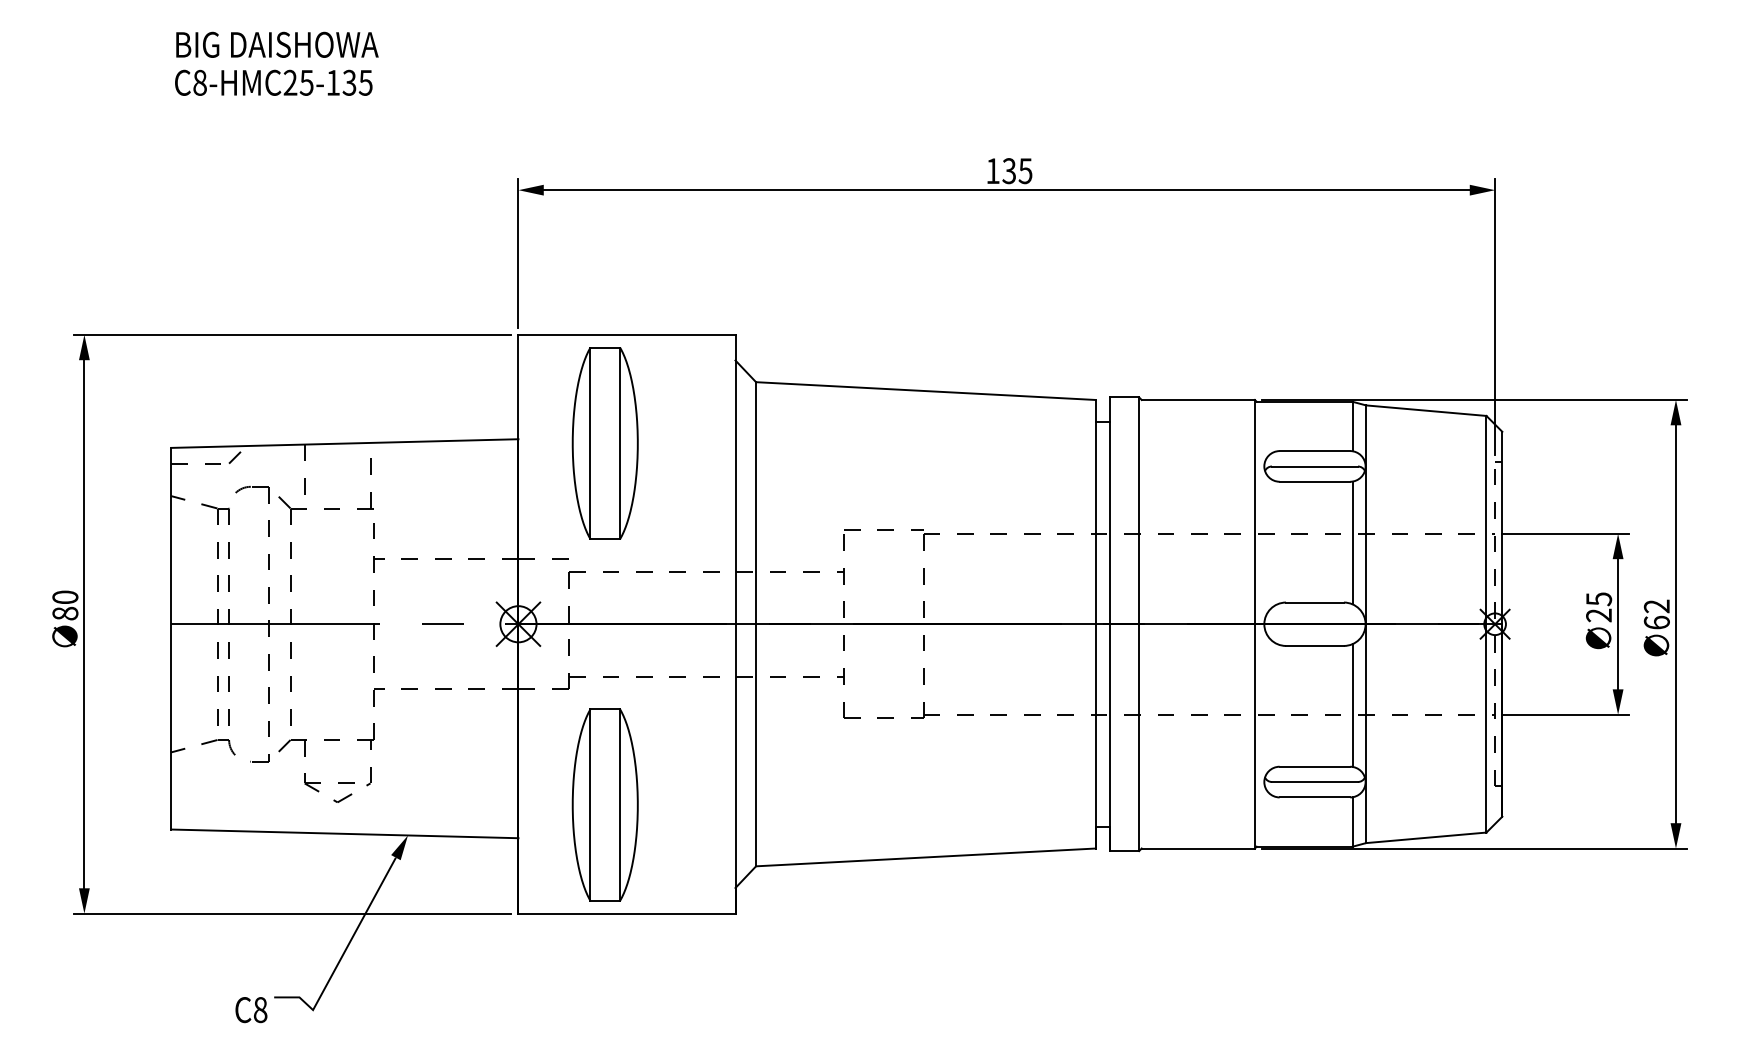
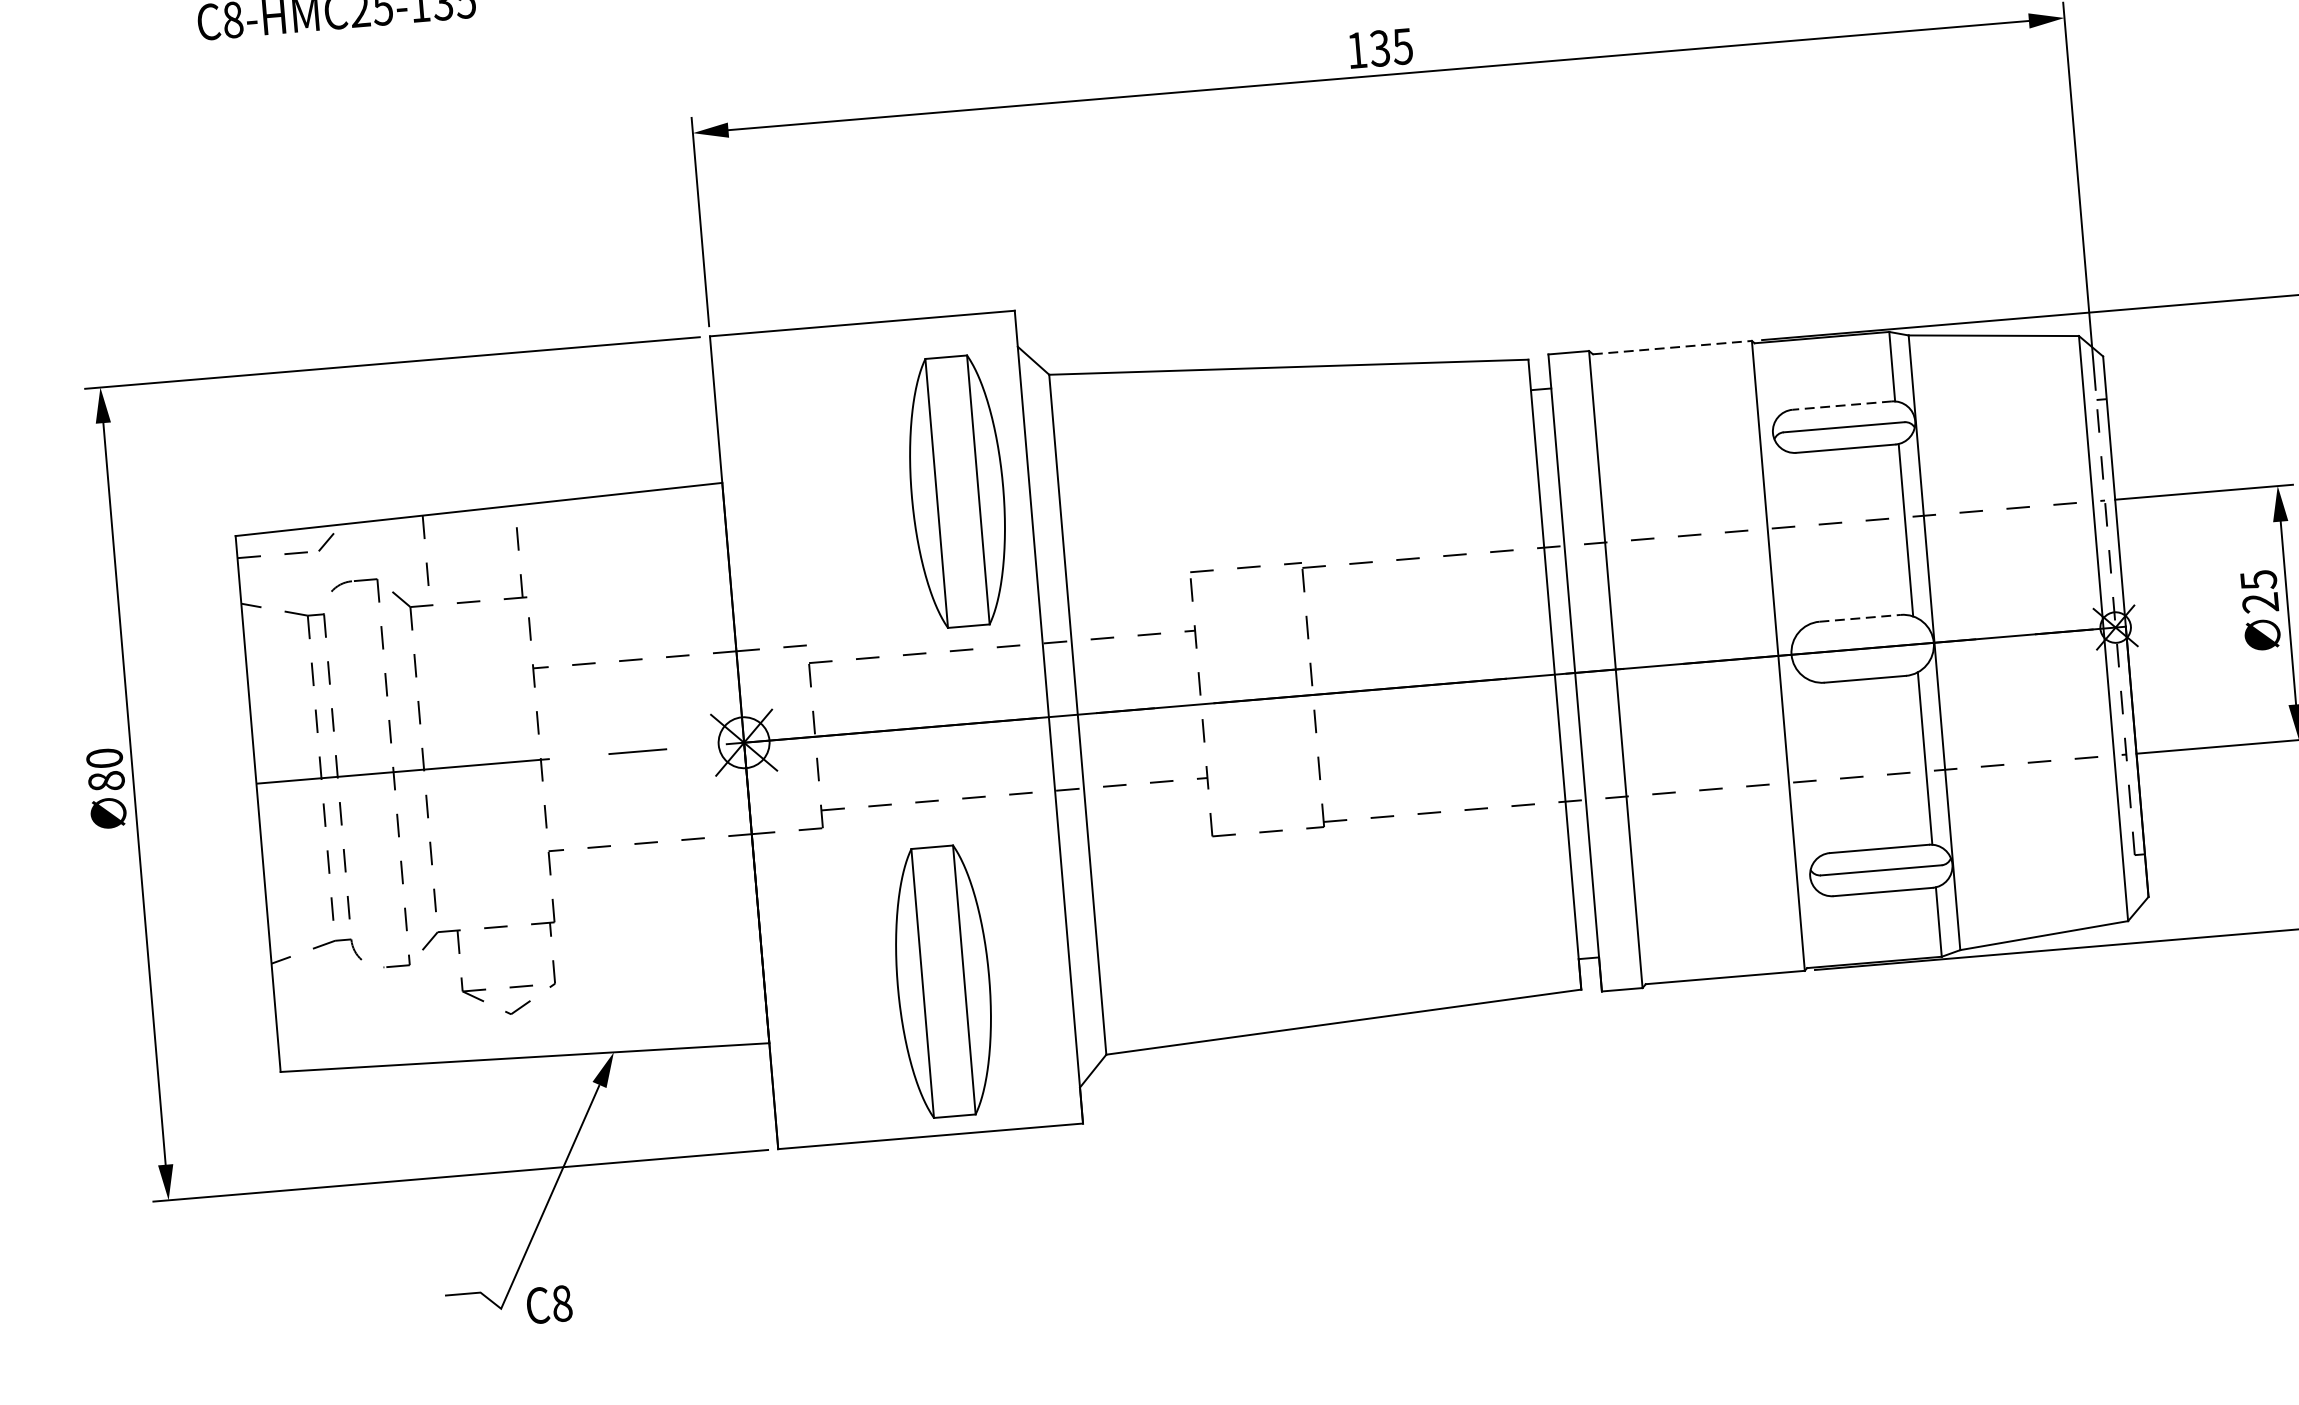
line: (1198, 399) -> (1672, 346), solid -> dashed
part: (604, 443) -> (956, 491), moved
line: (1314, 451) -> (1841, 406), solid -> dashed
line: (1314, 602) -> (1859, 618), solid -> dashed
part: (604, 804) -> (942, 981), moved
text: (251, 1010) -> (549, 1305), moved

